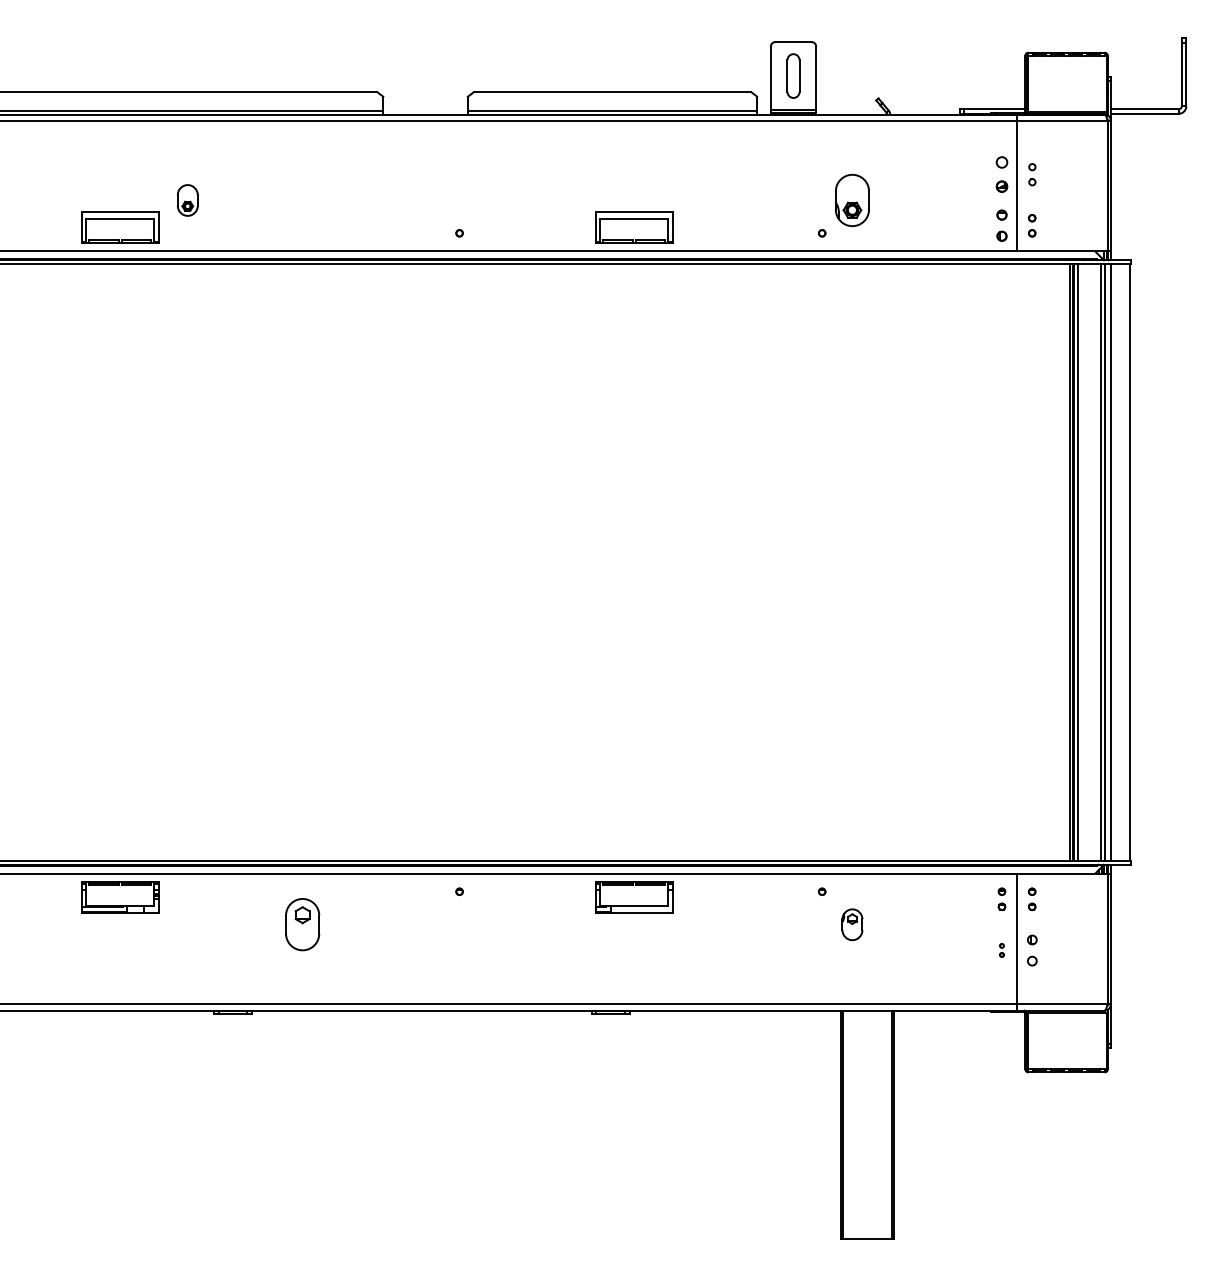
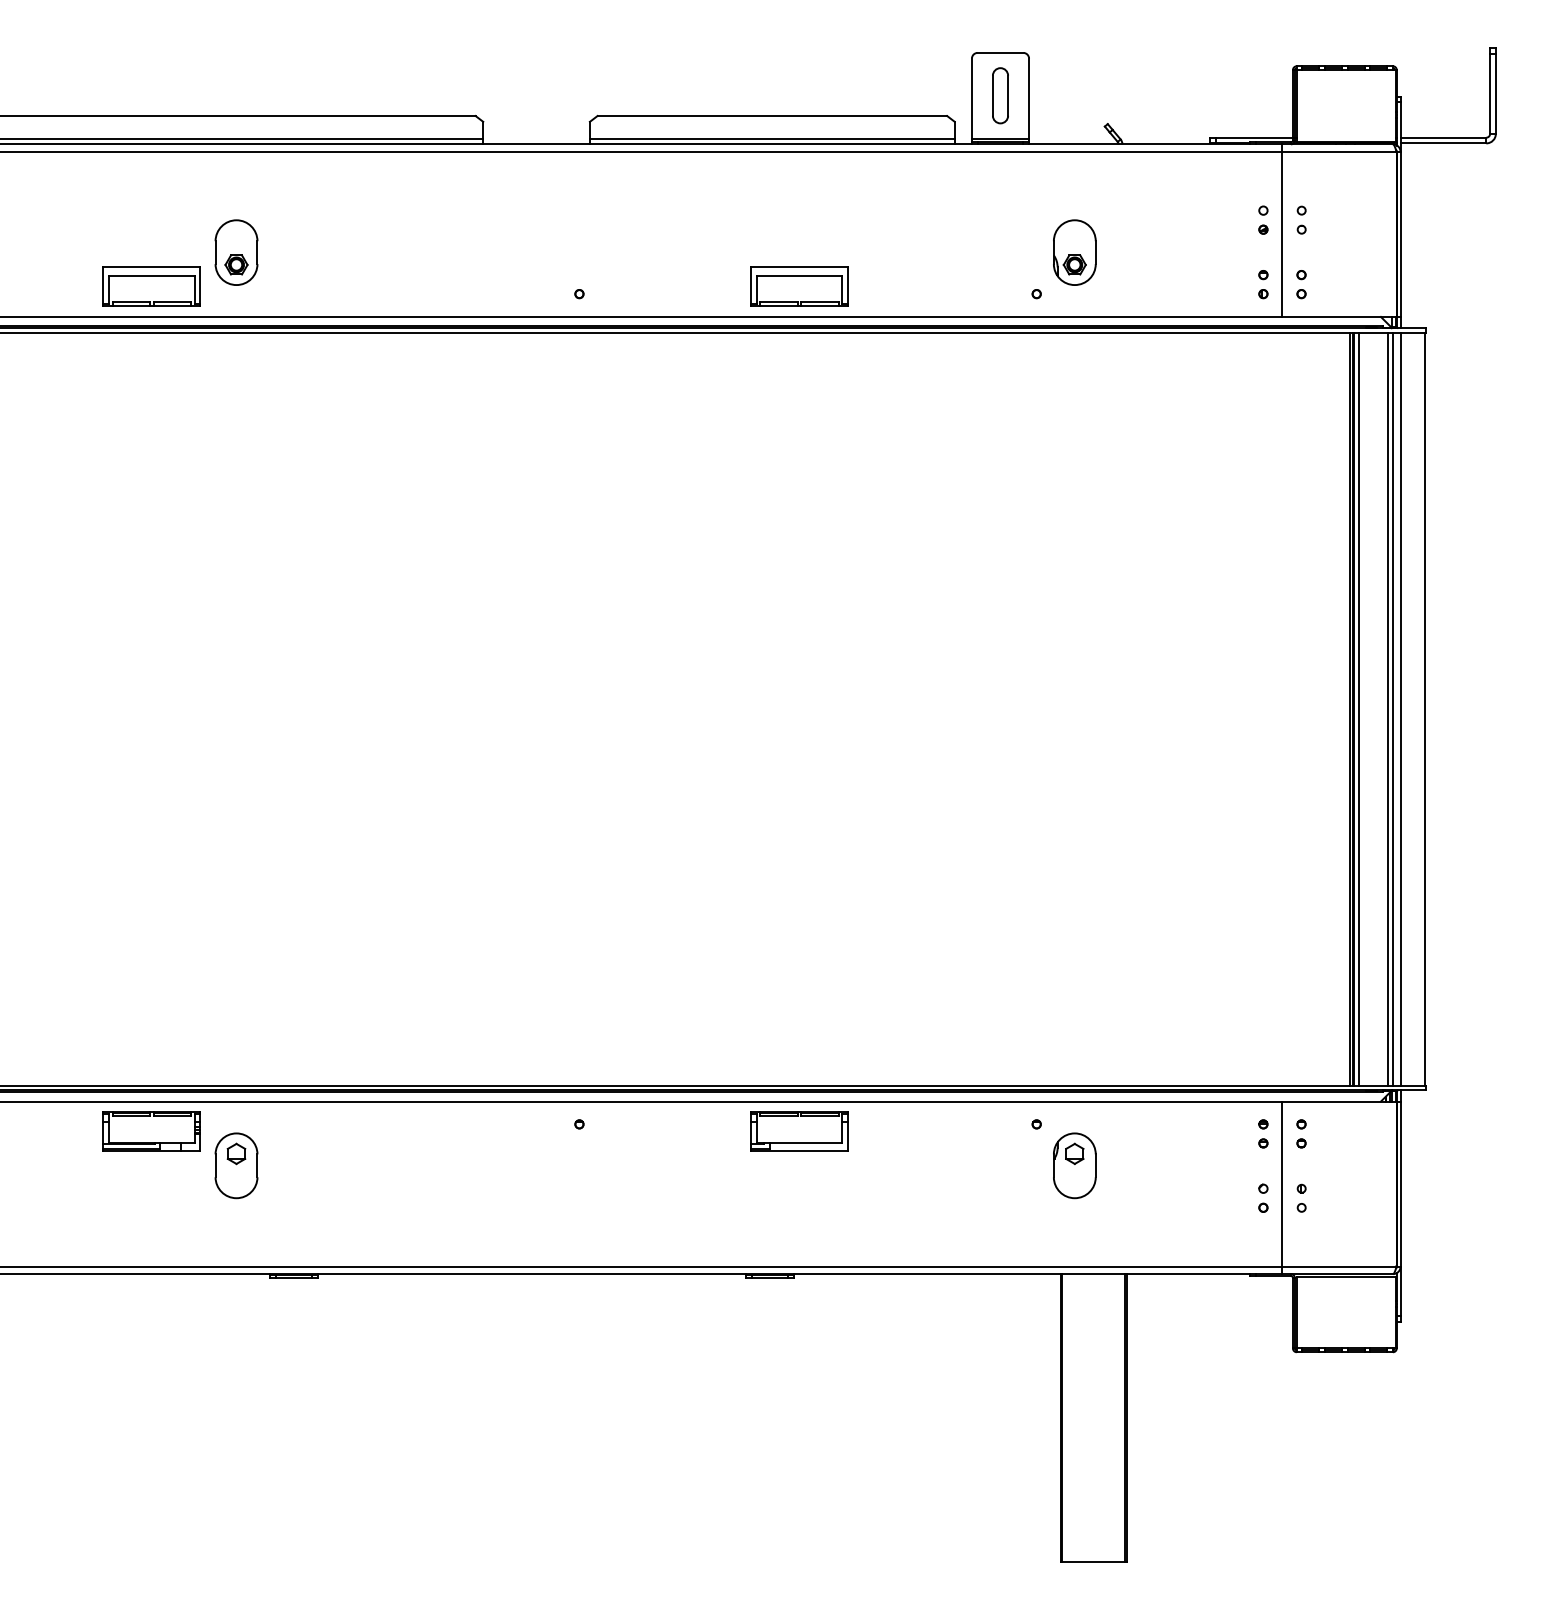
part: (1001, 174) -> (1262, 219), size x0.62
part: (187, 200) -> (236, 252), size x1.67
part: (1001, 225) -> (1262, 284), size x0.71
part: (302, 924) -> (236, 1165), moved
part: (852, 924) -> (1074, 1165), size x1.67
part: (1032, 949) -> (1301, 1197), size x0.71
part: (1001, 950) -> (1262, 1198), size x1.67

